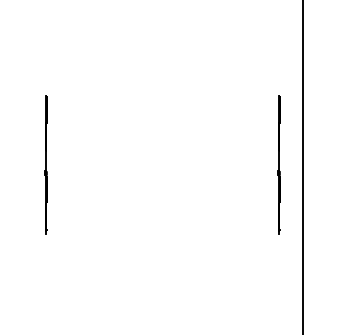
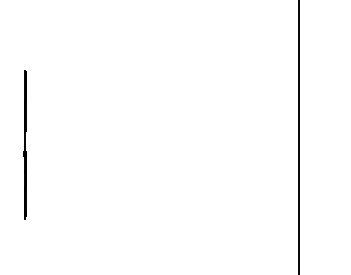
line: (278, 164) -> (273, 145), removed

